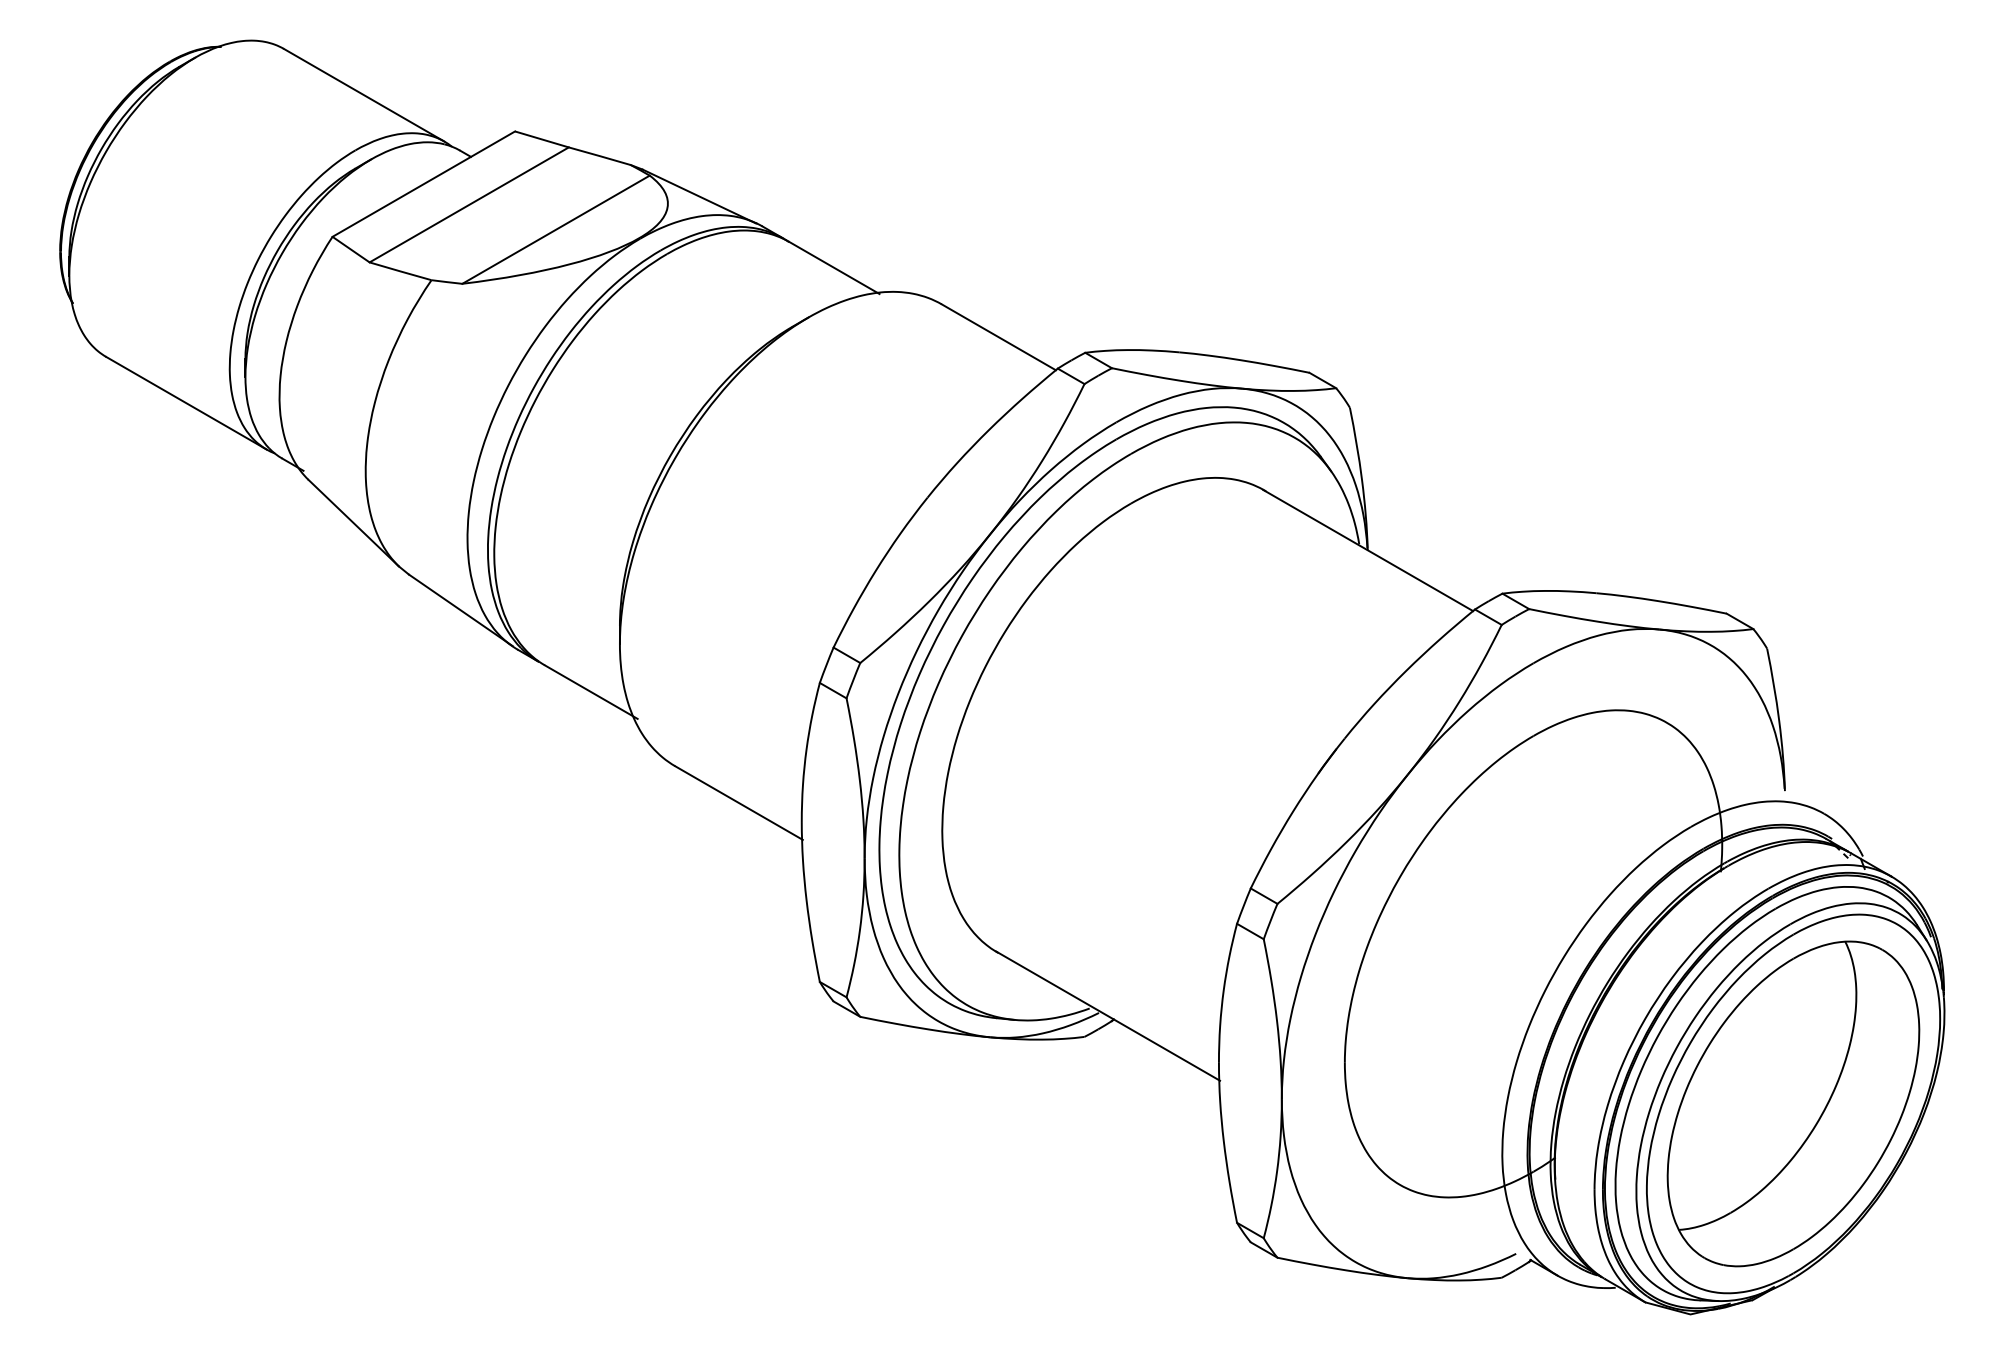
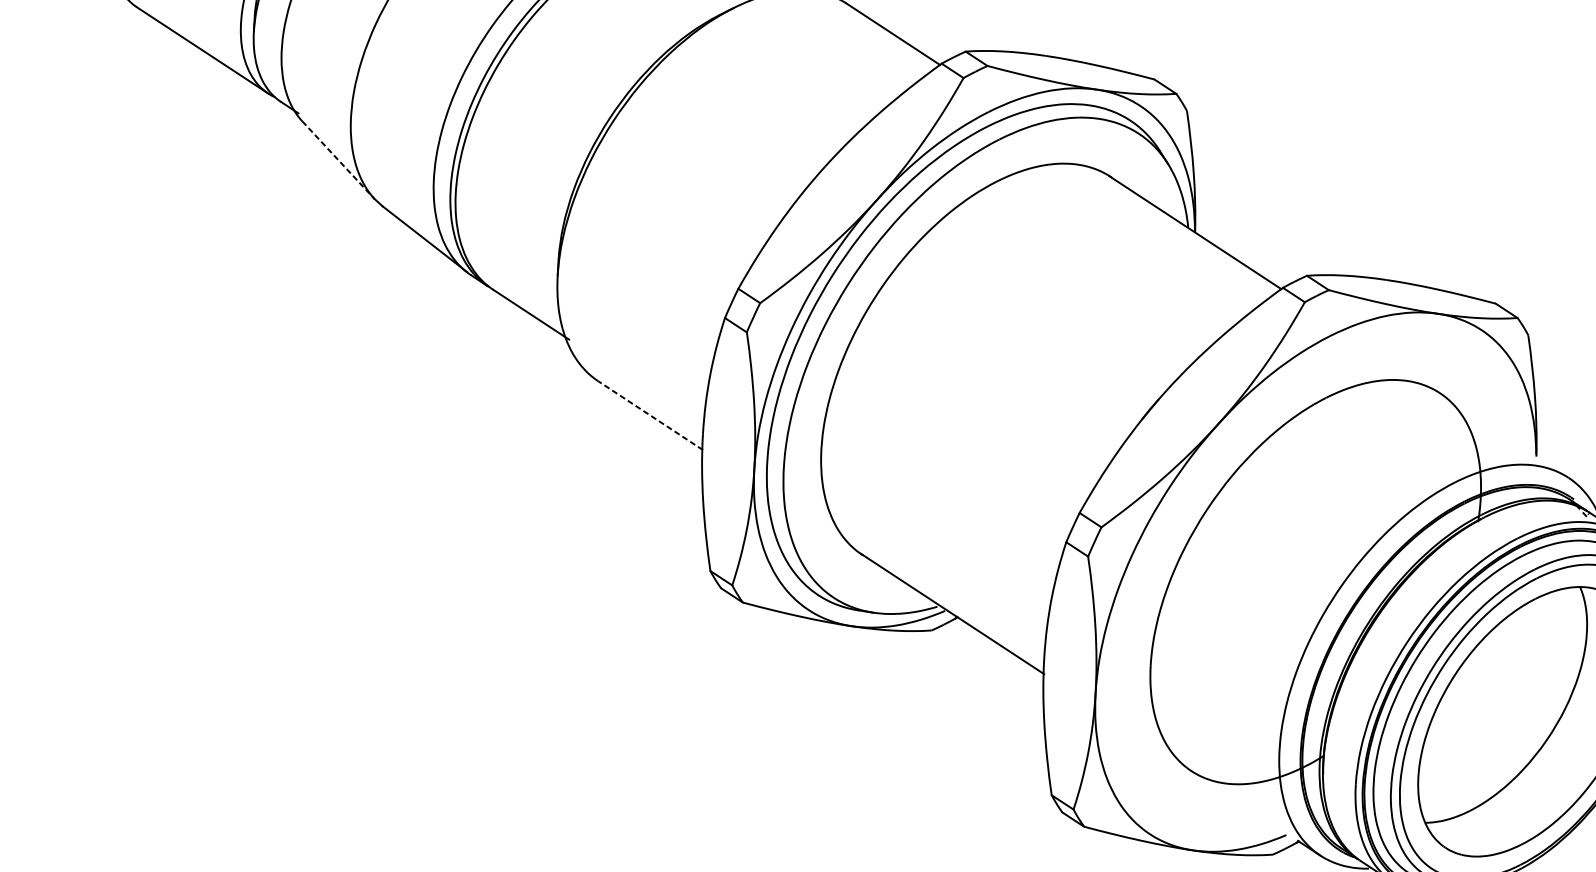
line: (353, 523) -> (338, 160), solid -> dashed
line: (738, 803) -> (650, 416), solid -> dashed

